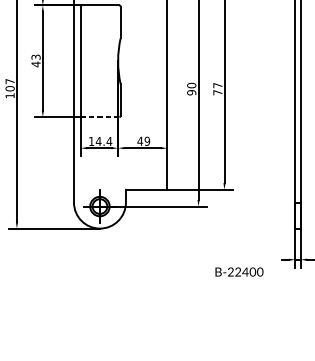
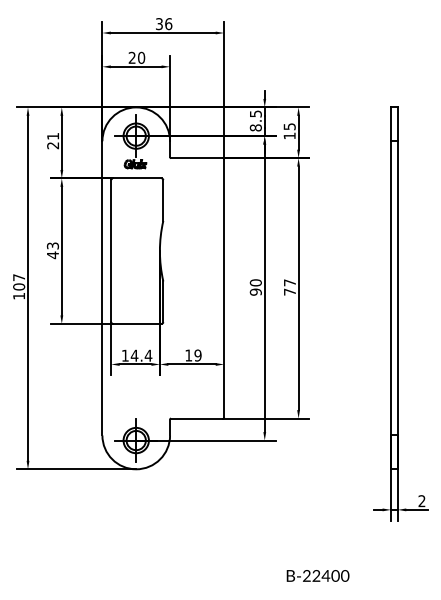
line: (100, 116) -> (136, 323), dashed -> solid
text: (140, 141) -> (188, 355), 49 -> 19
text: (239, 271) -> (317, 575), moved

